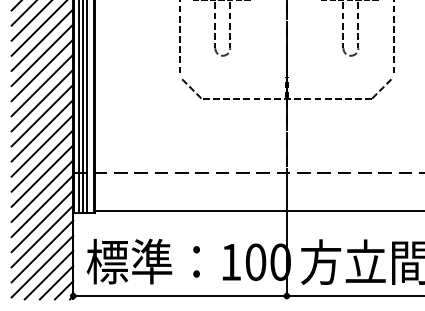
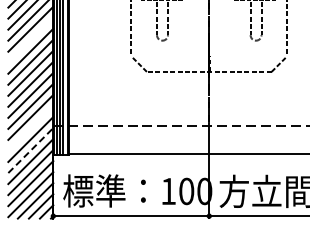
line: (42, 54) -> (30, 39), removed
line: (42, 176) -> (30, 128), removed
line: (42, 206) -> (30, 150), solid -> dashed

